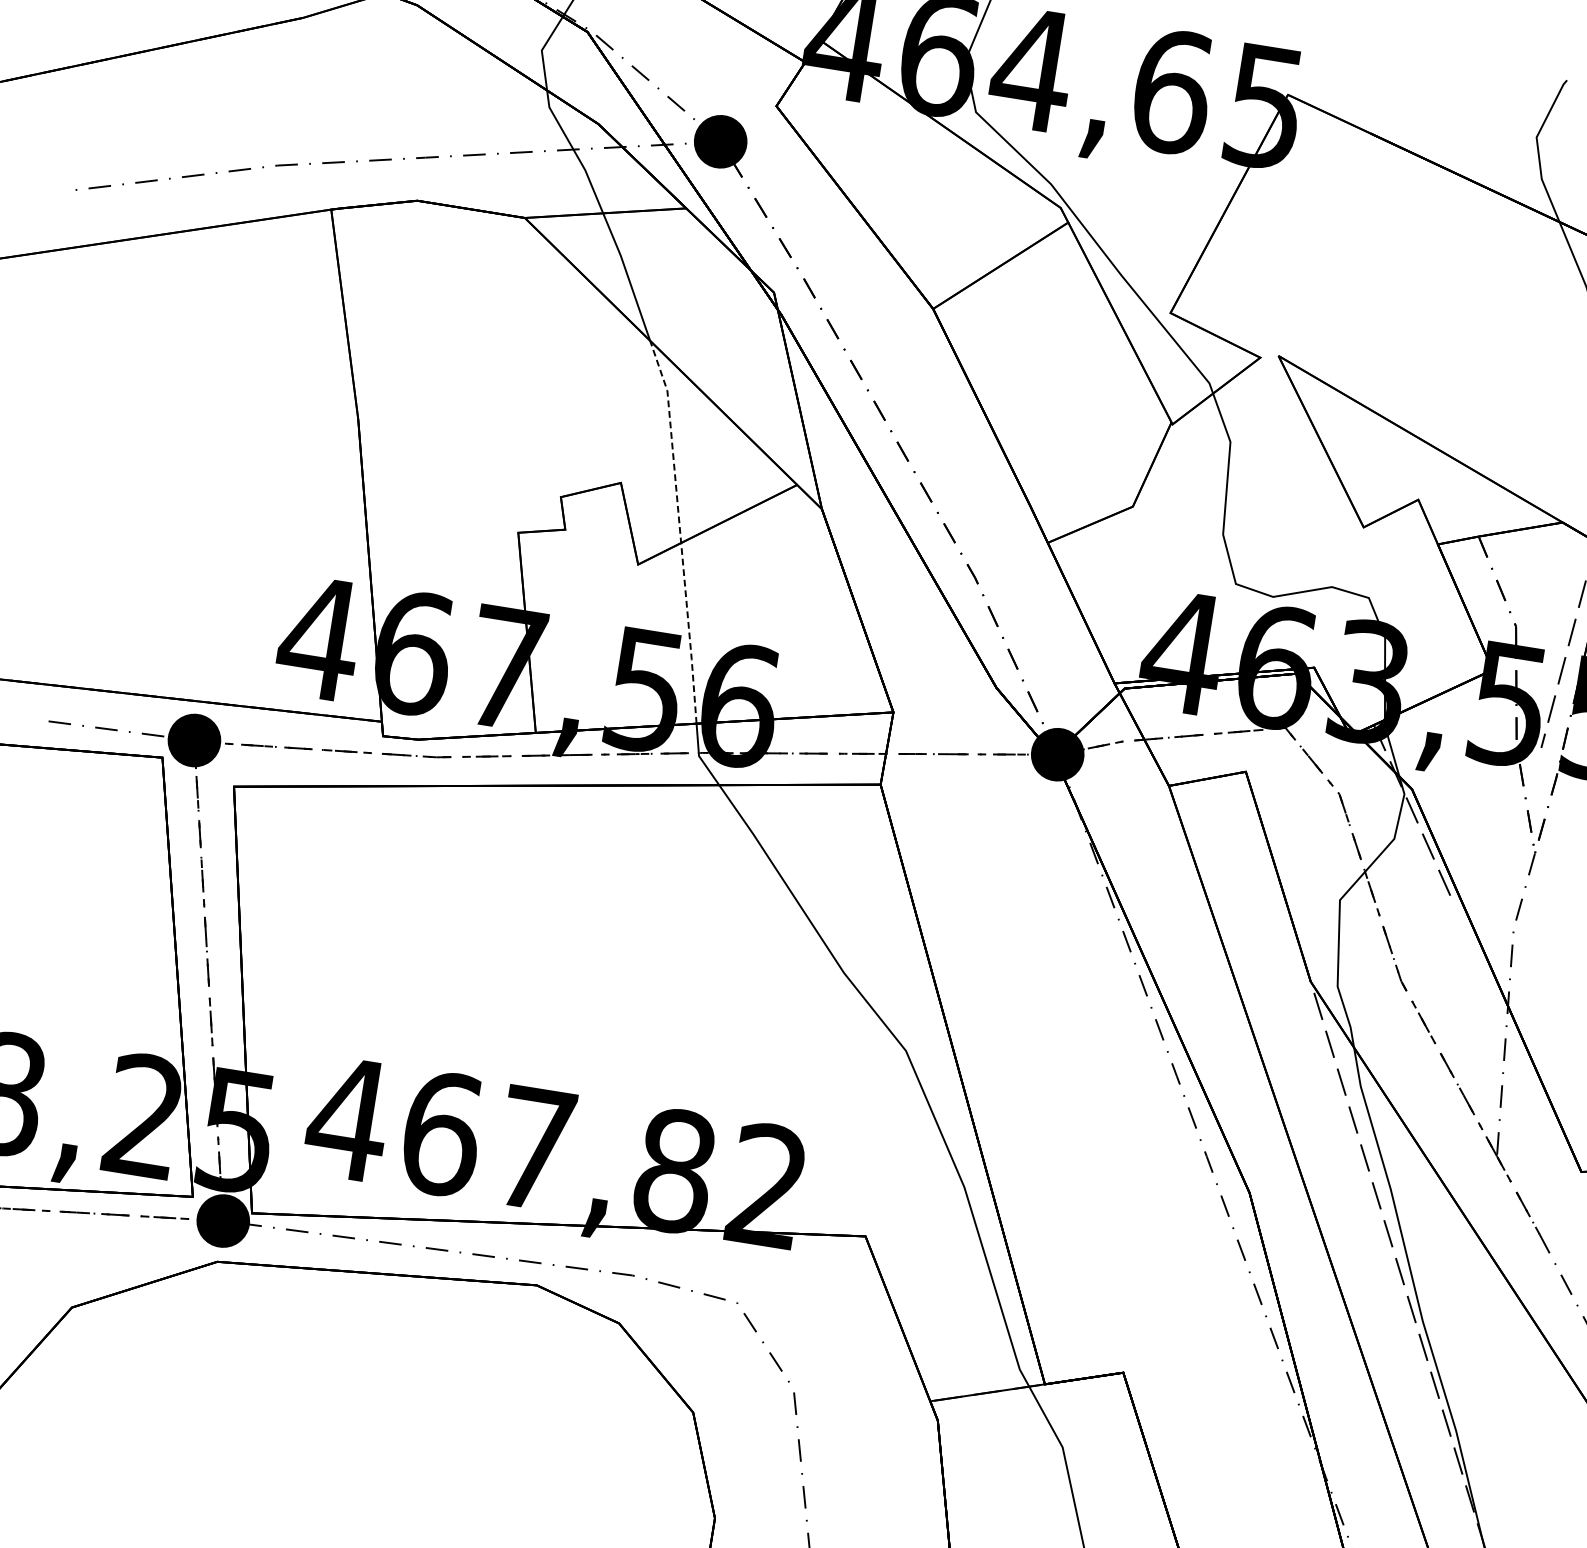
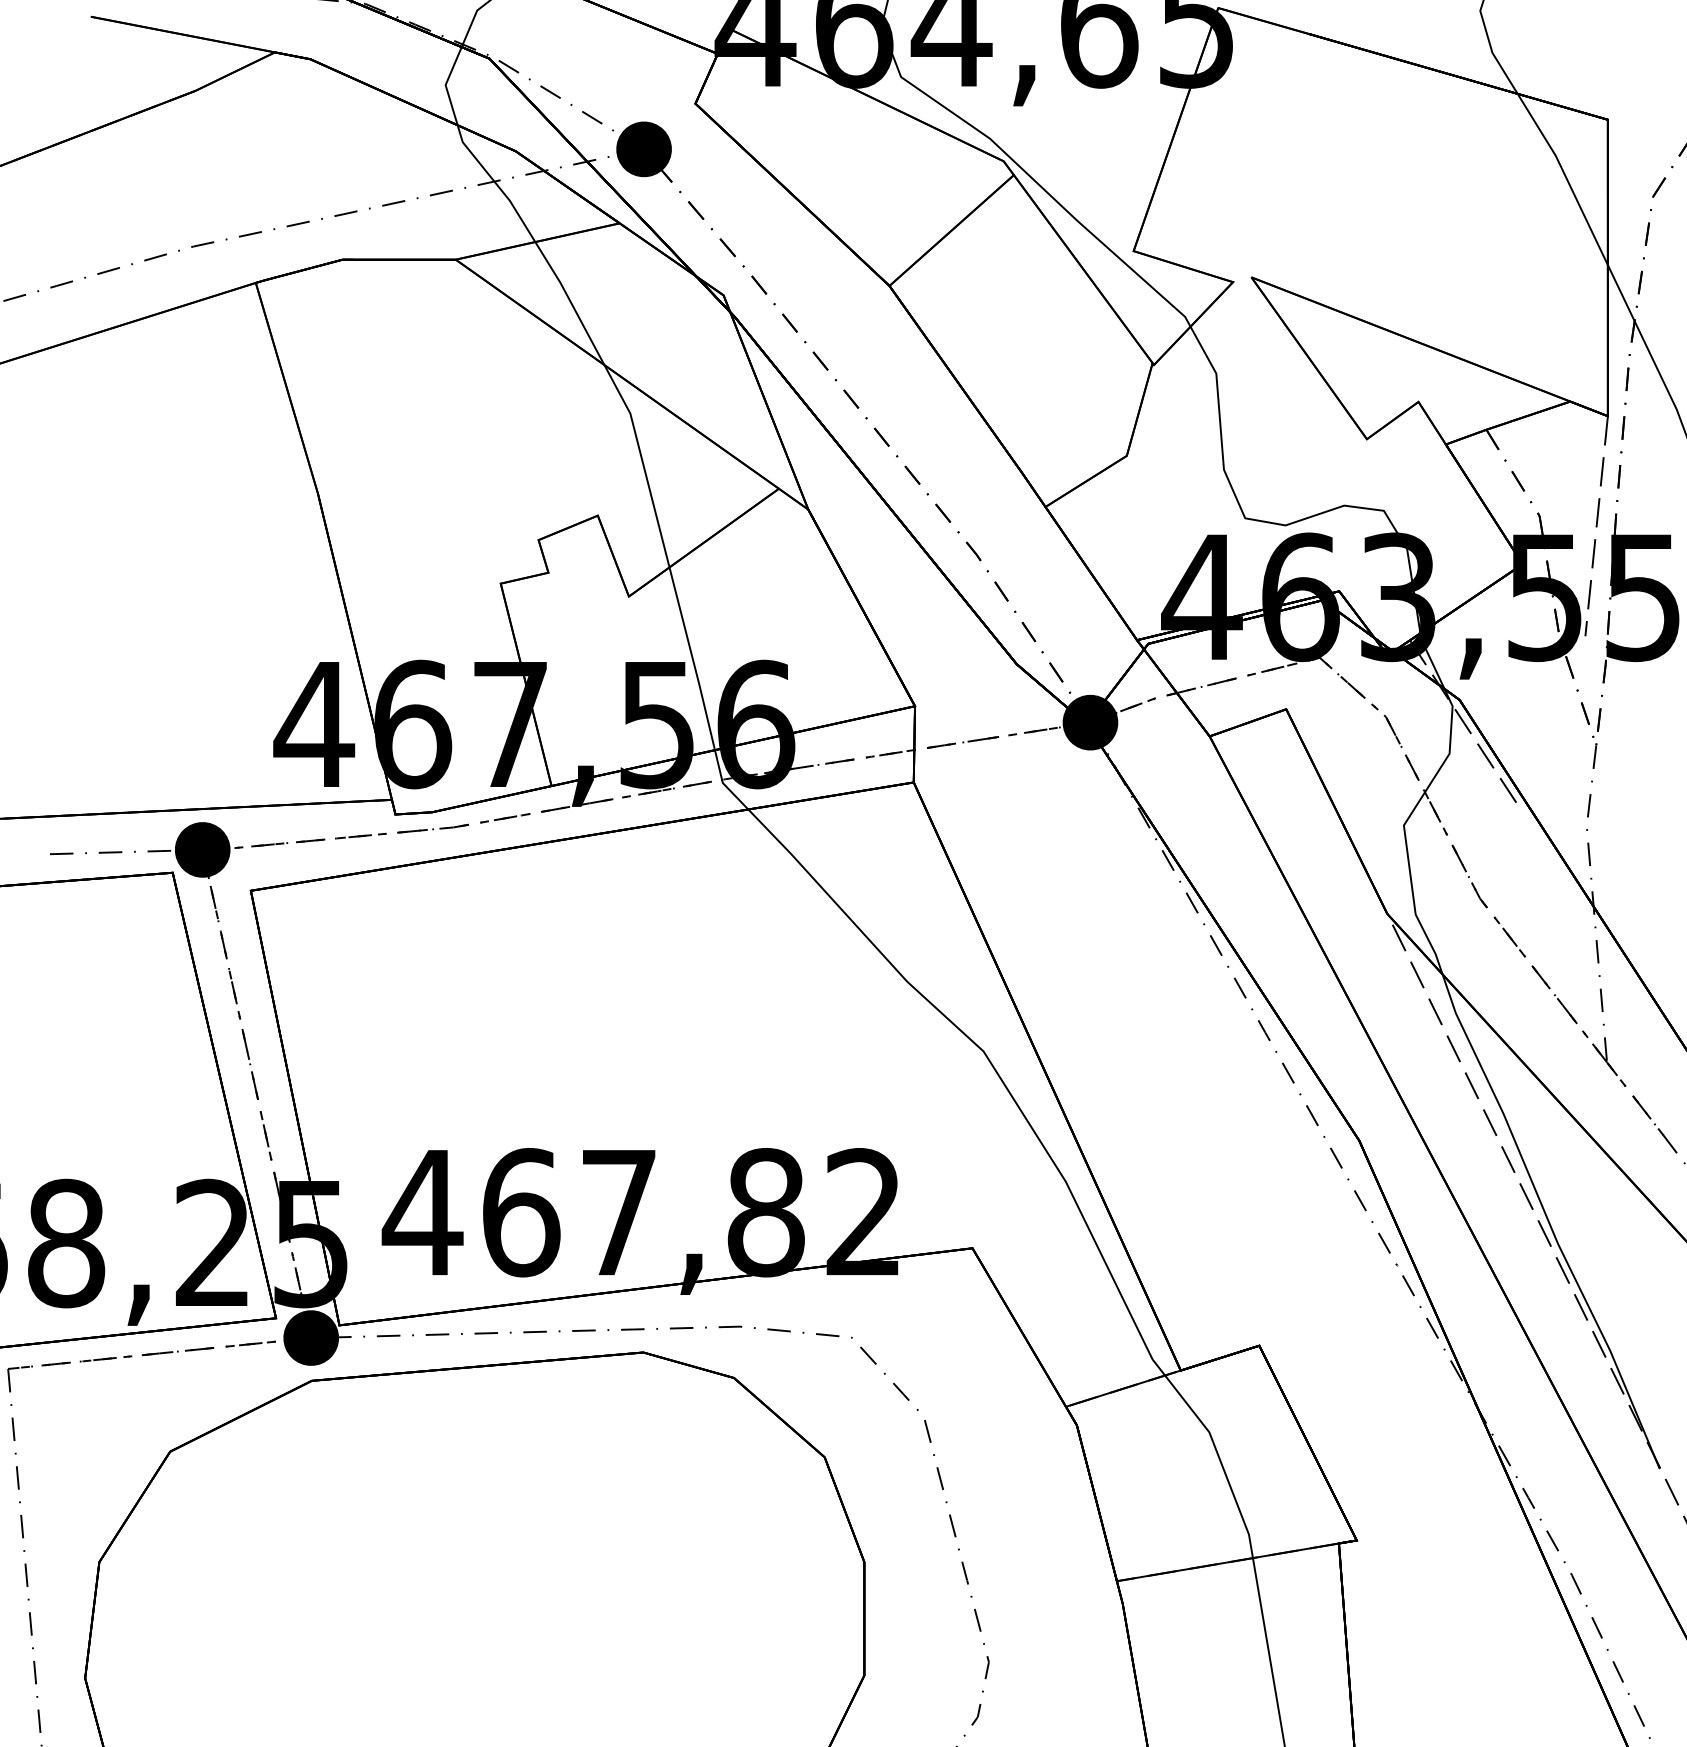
line: (680, 530) -> (666, 554), dashed -> solid

